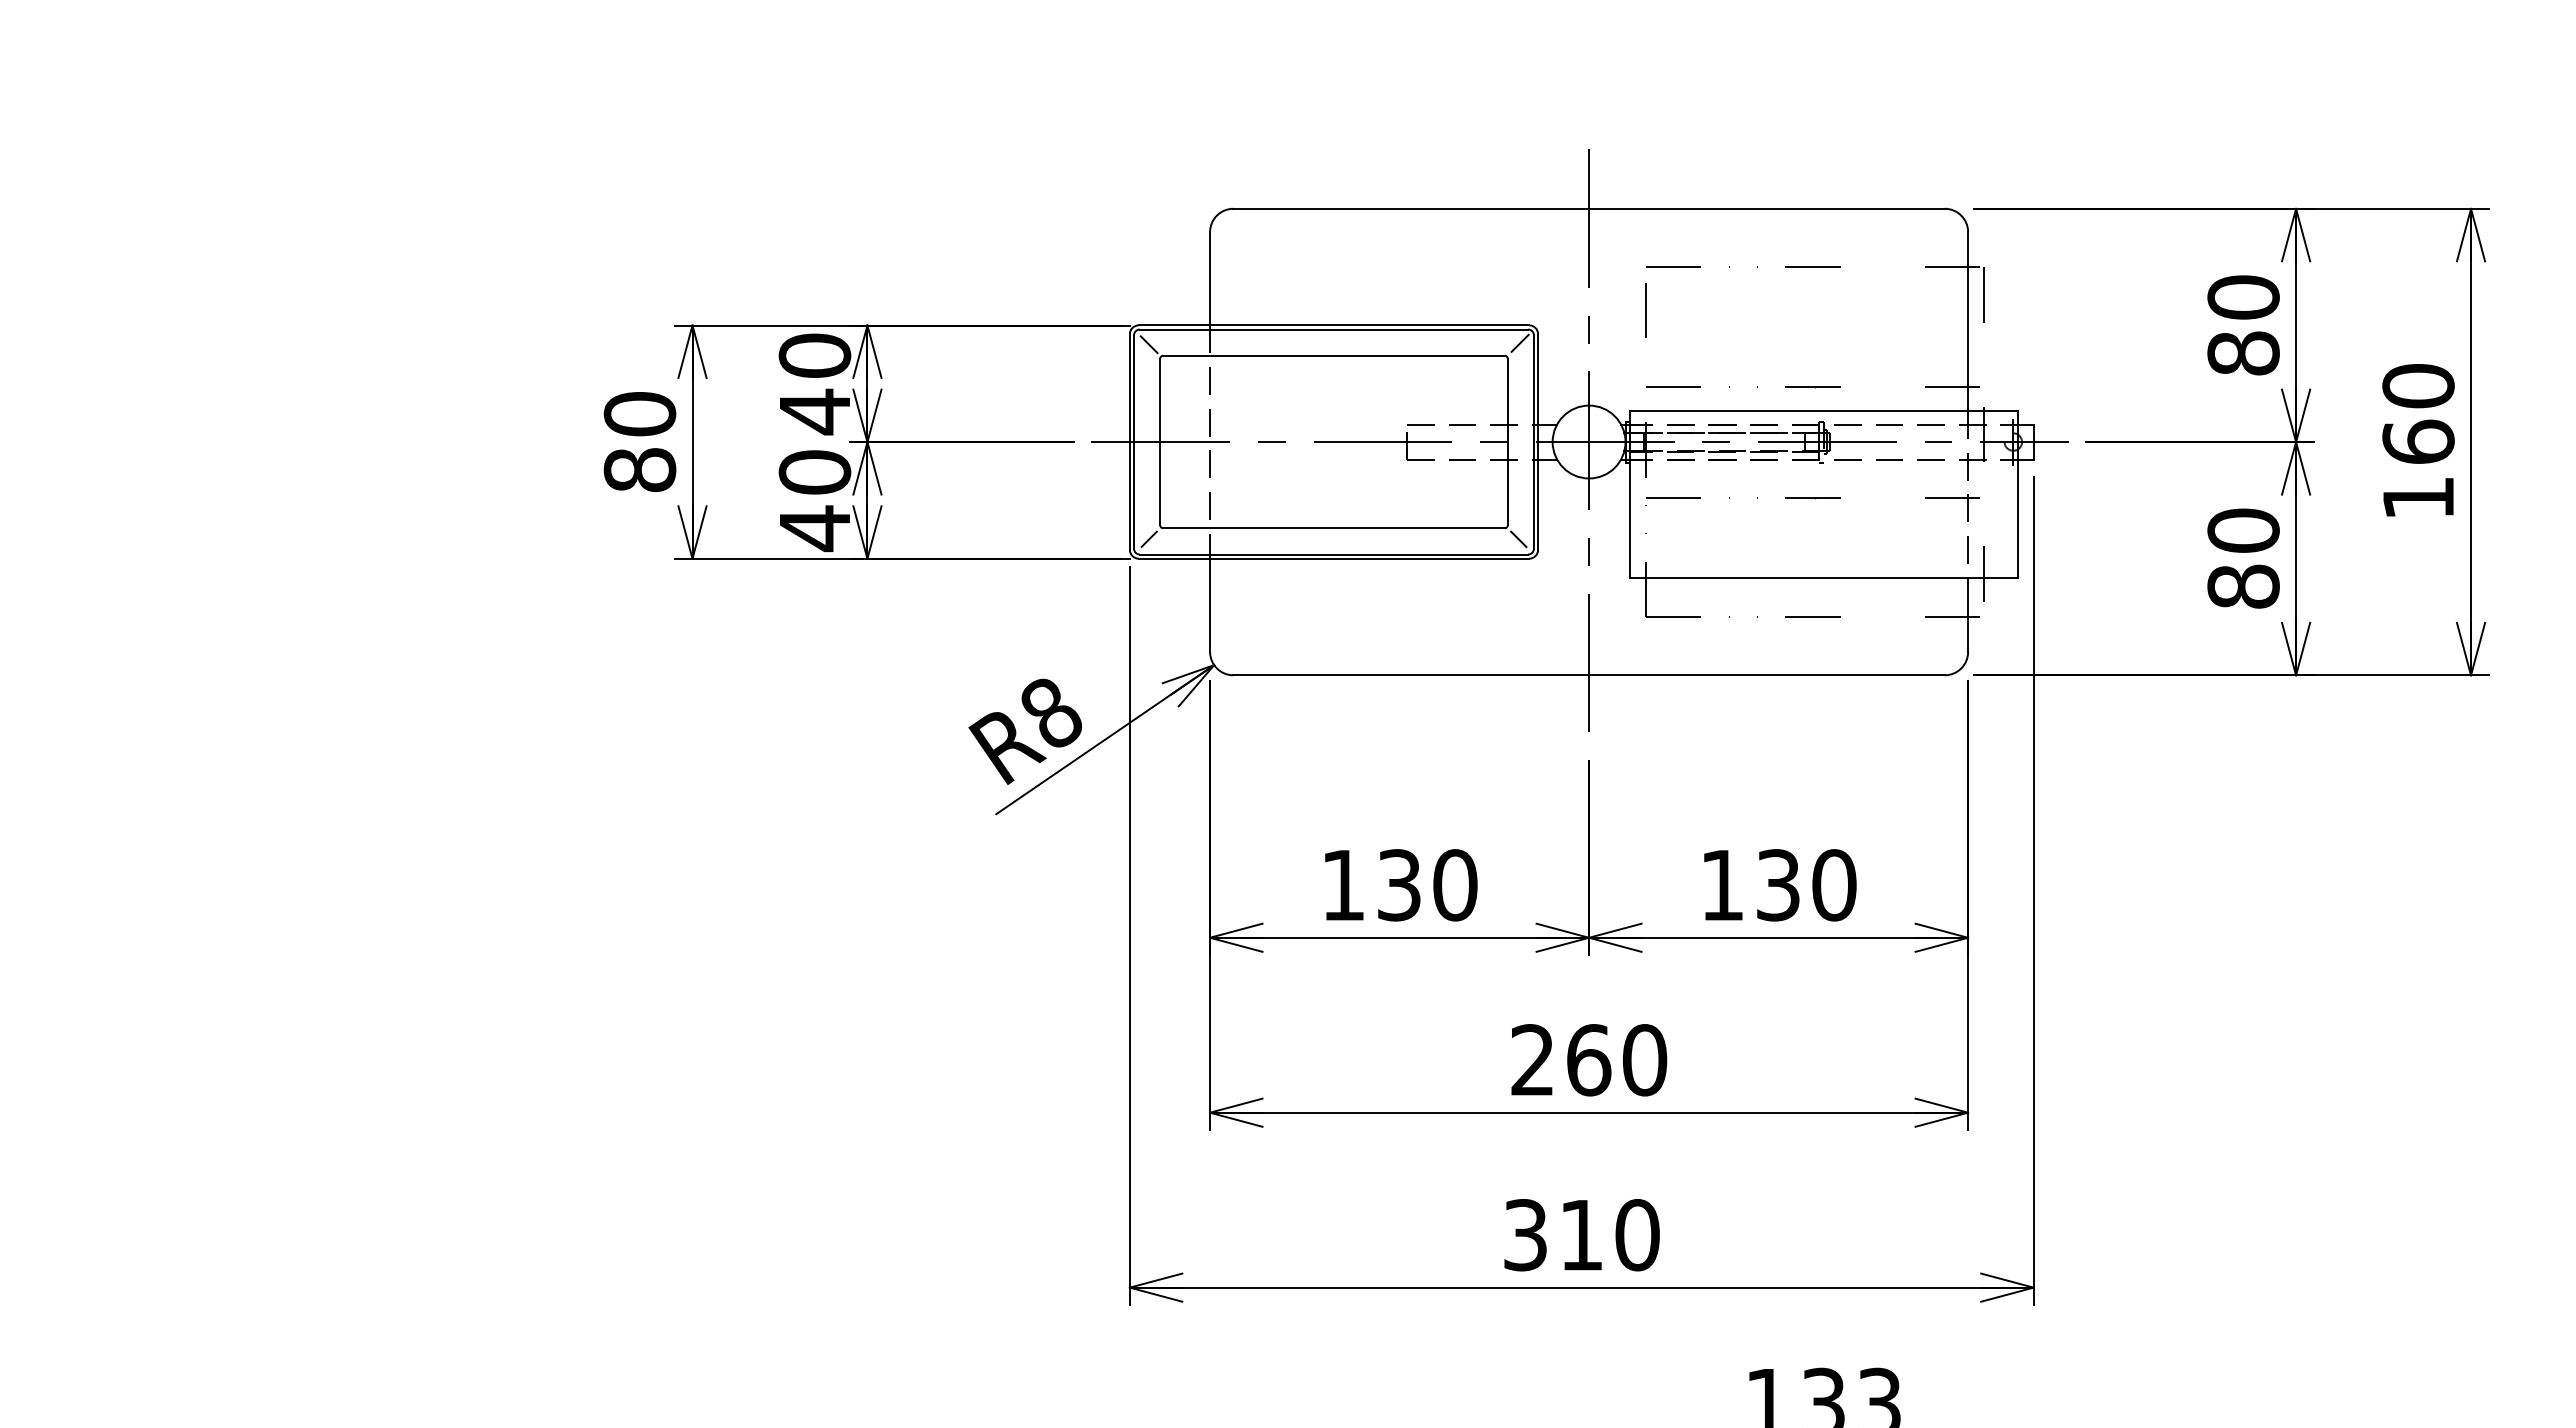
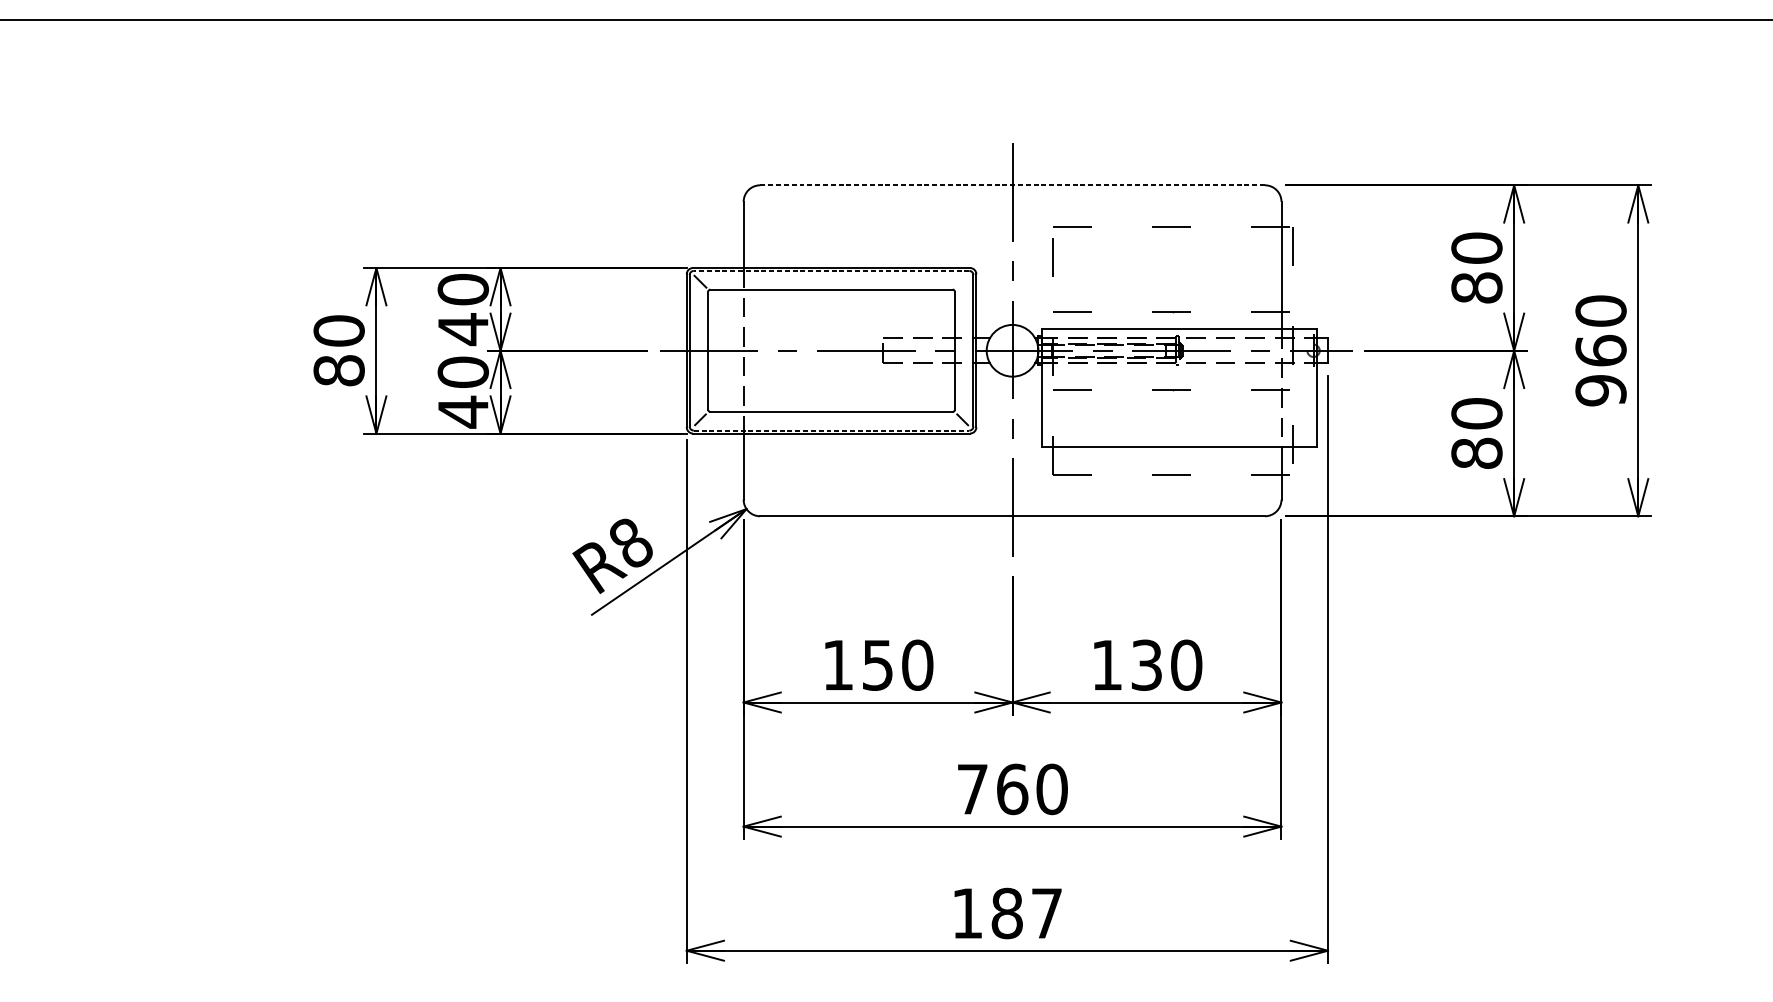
line: (1589, 208) -> (1012, 185), solid -> dashed
line: (1333, 329) -> (831, 270), solid -> dashed
line: (1519, 342) -> (963, 280), removed
text: (2418, 498) -> (1601, 390), 160 -> 960
line: (1334, 554) -> (831, 430), solid -> dashed
text: (1399, 885) -> (878, 665), 130 -> 150
text: (1532, 1059) -> (972, 788), 260 -> 760
text: (1581, 1235) -> (1007, 913), 310 -> 187

